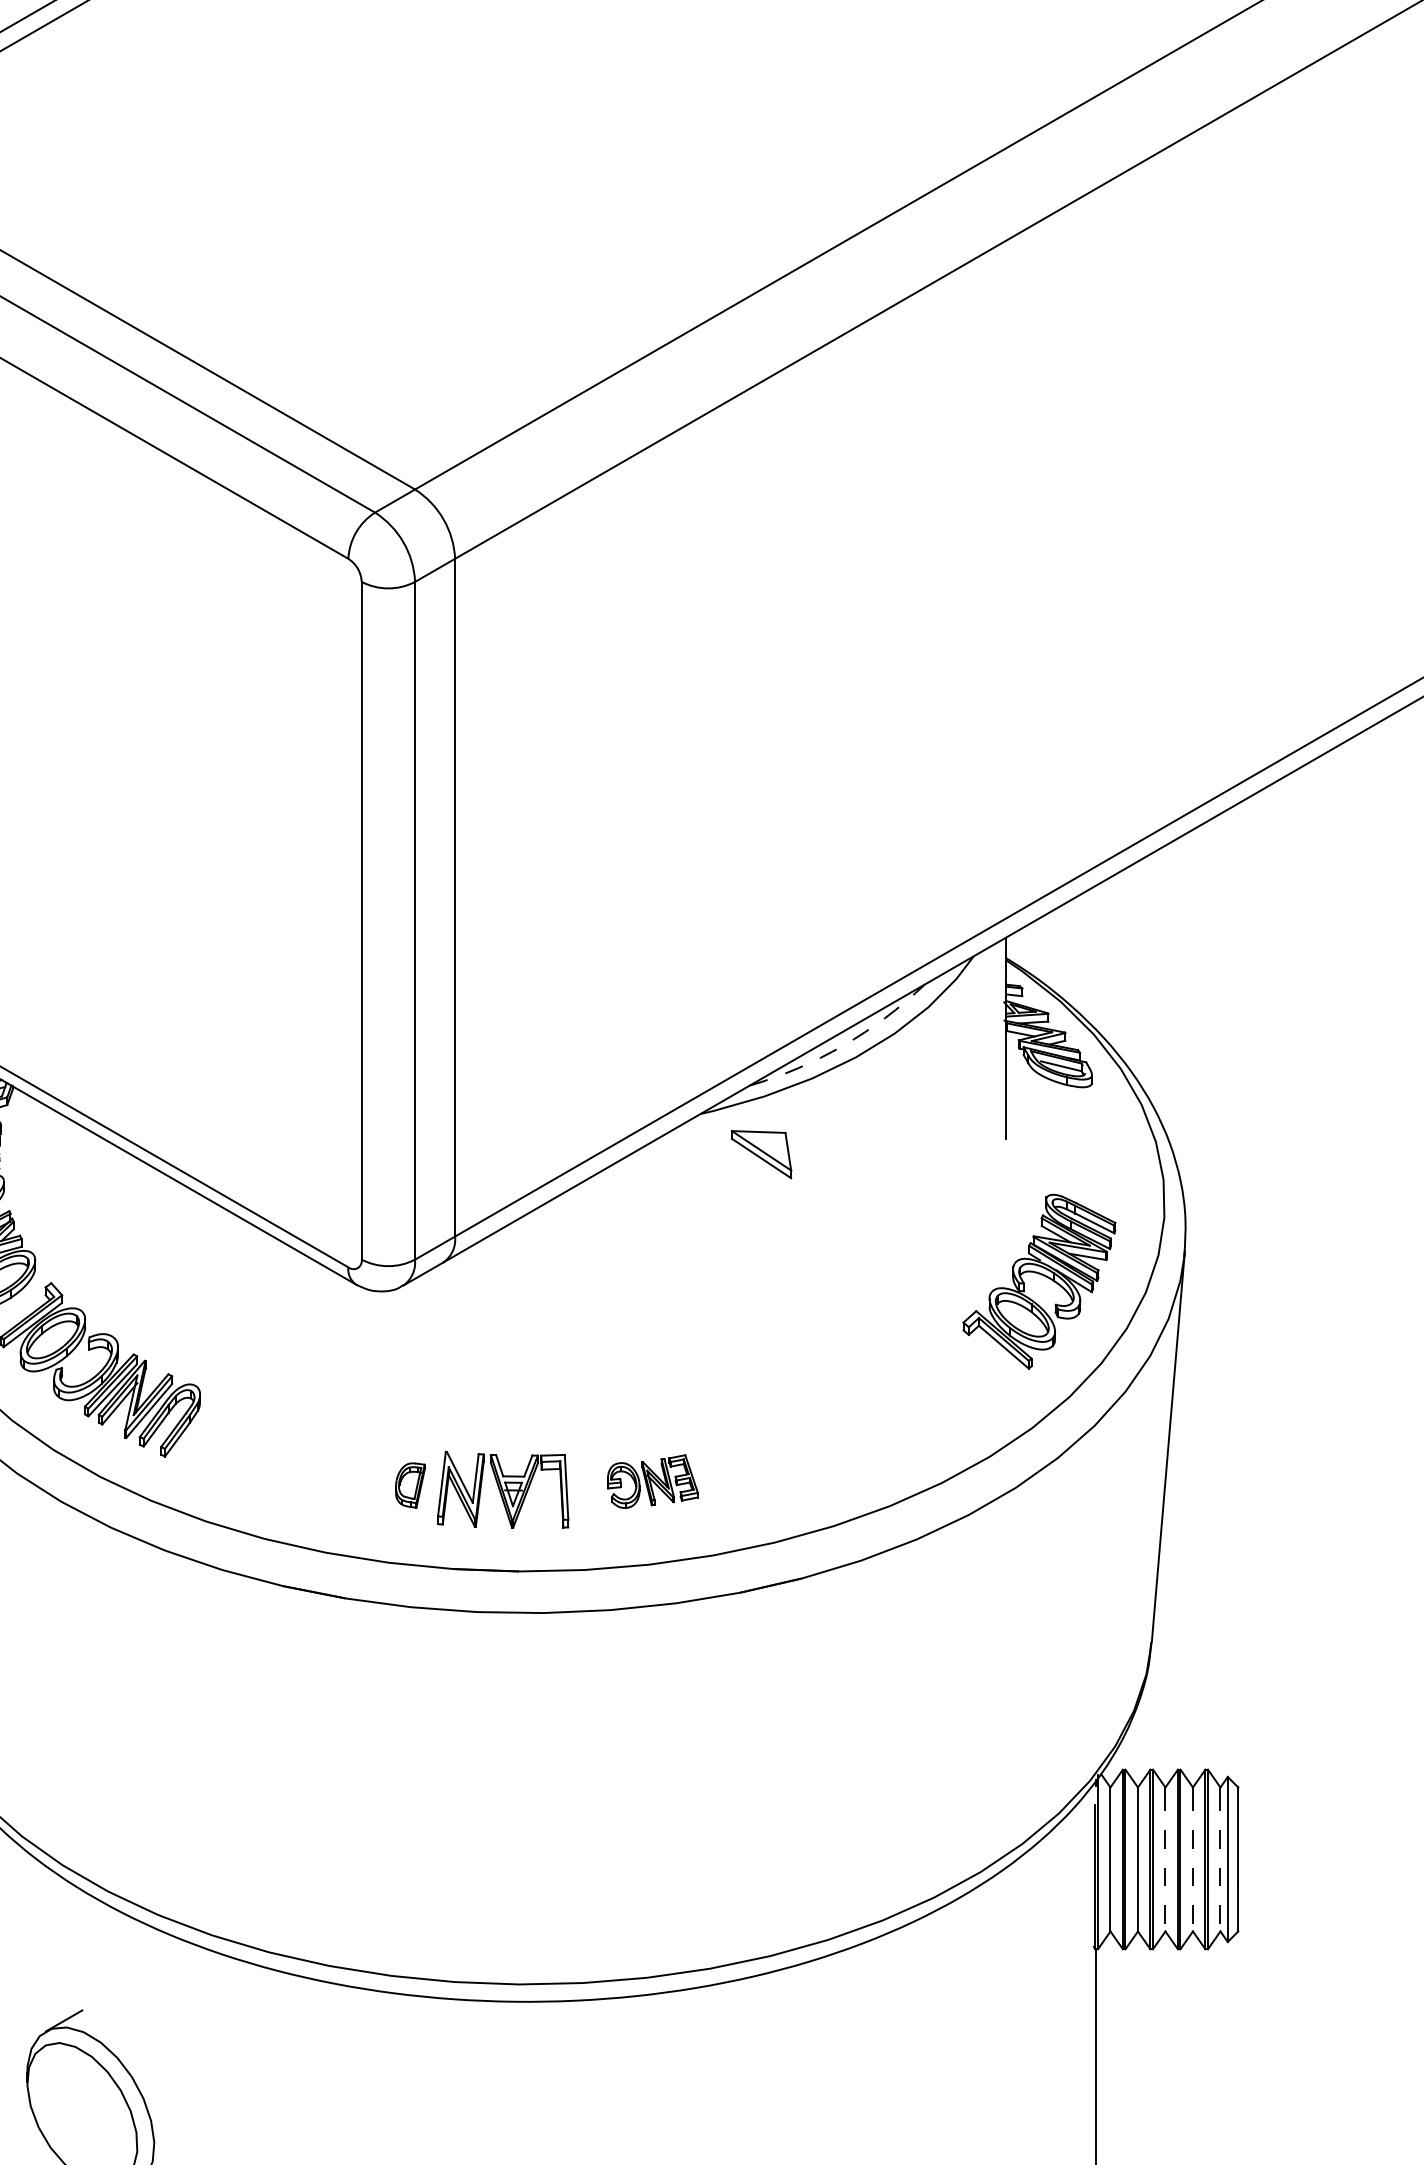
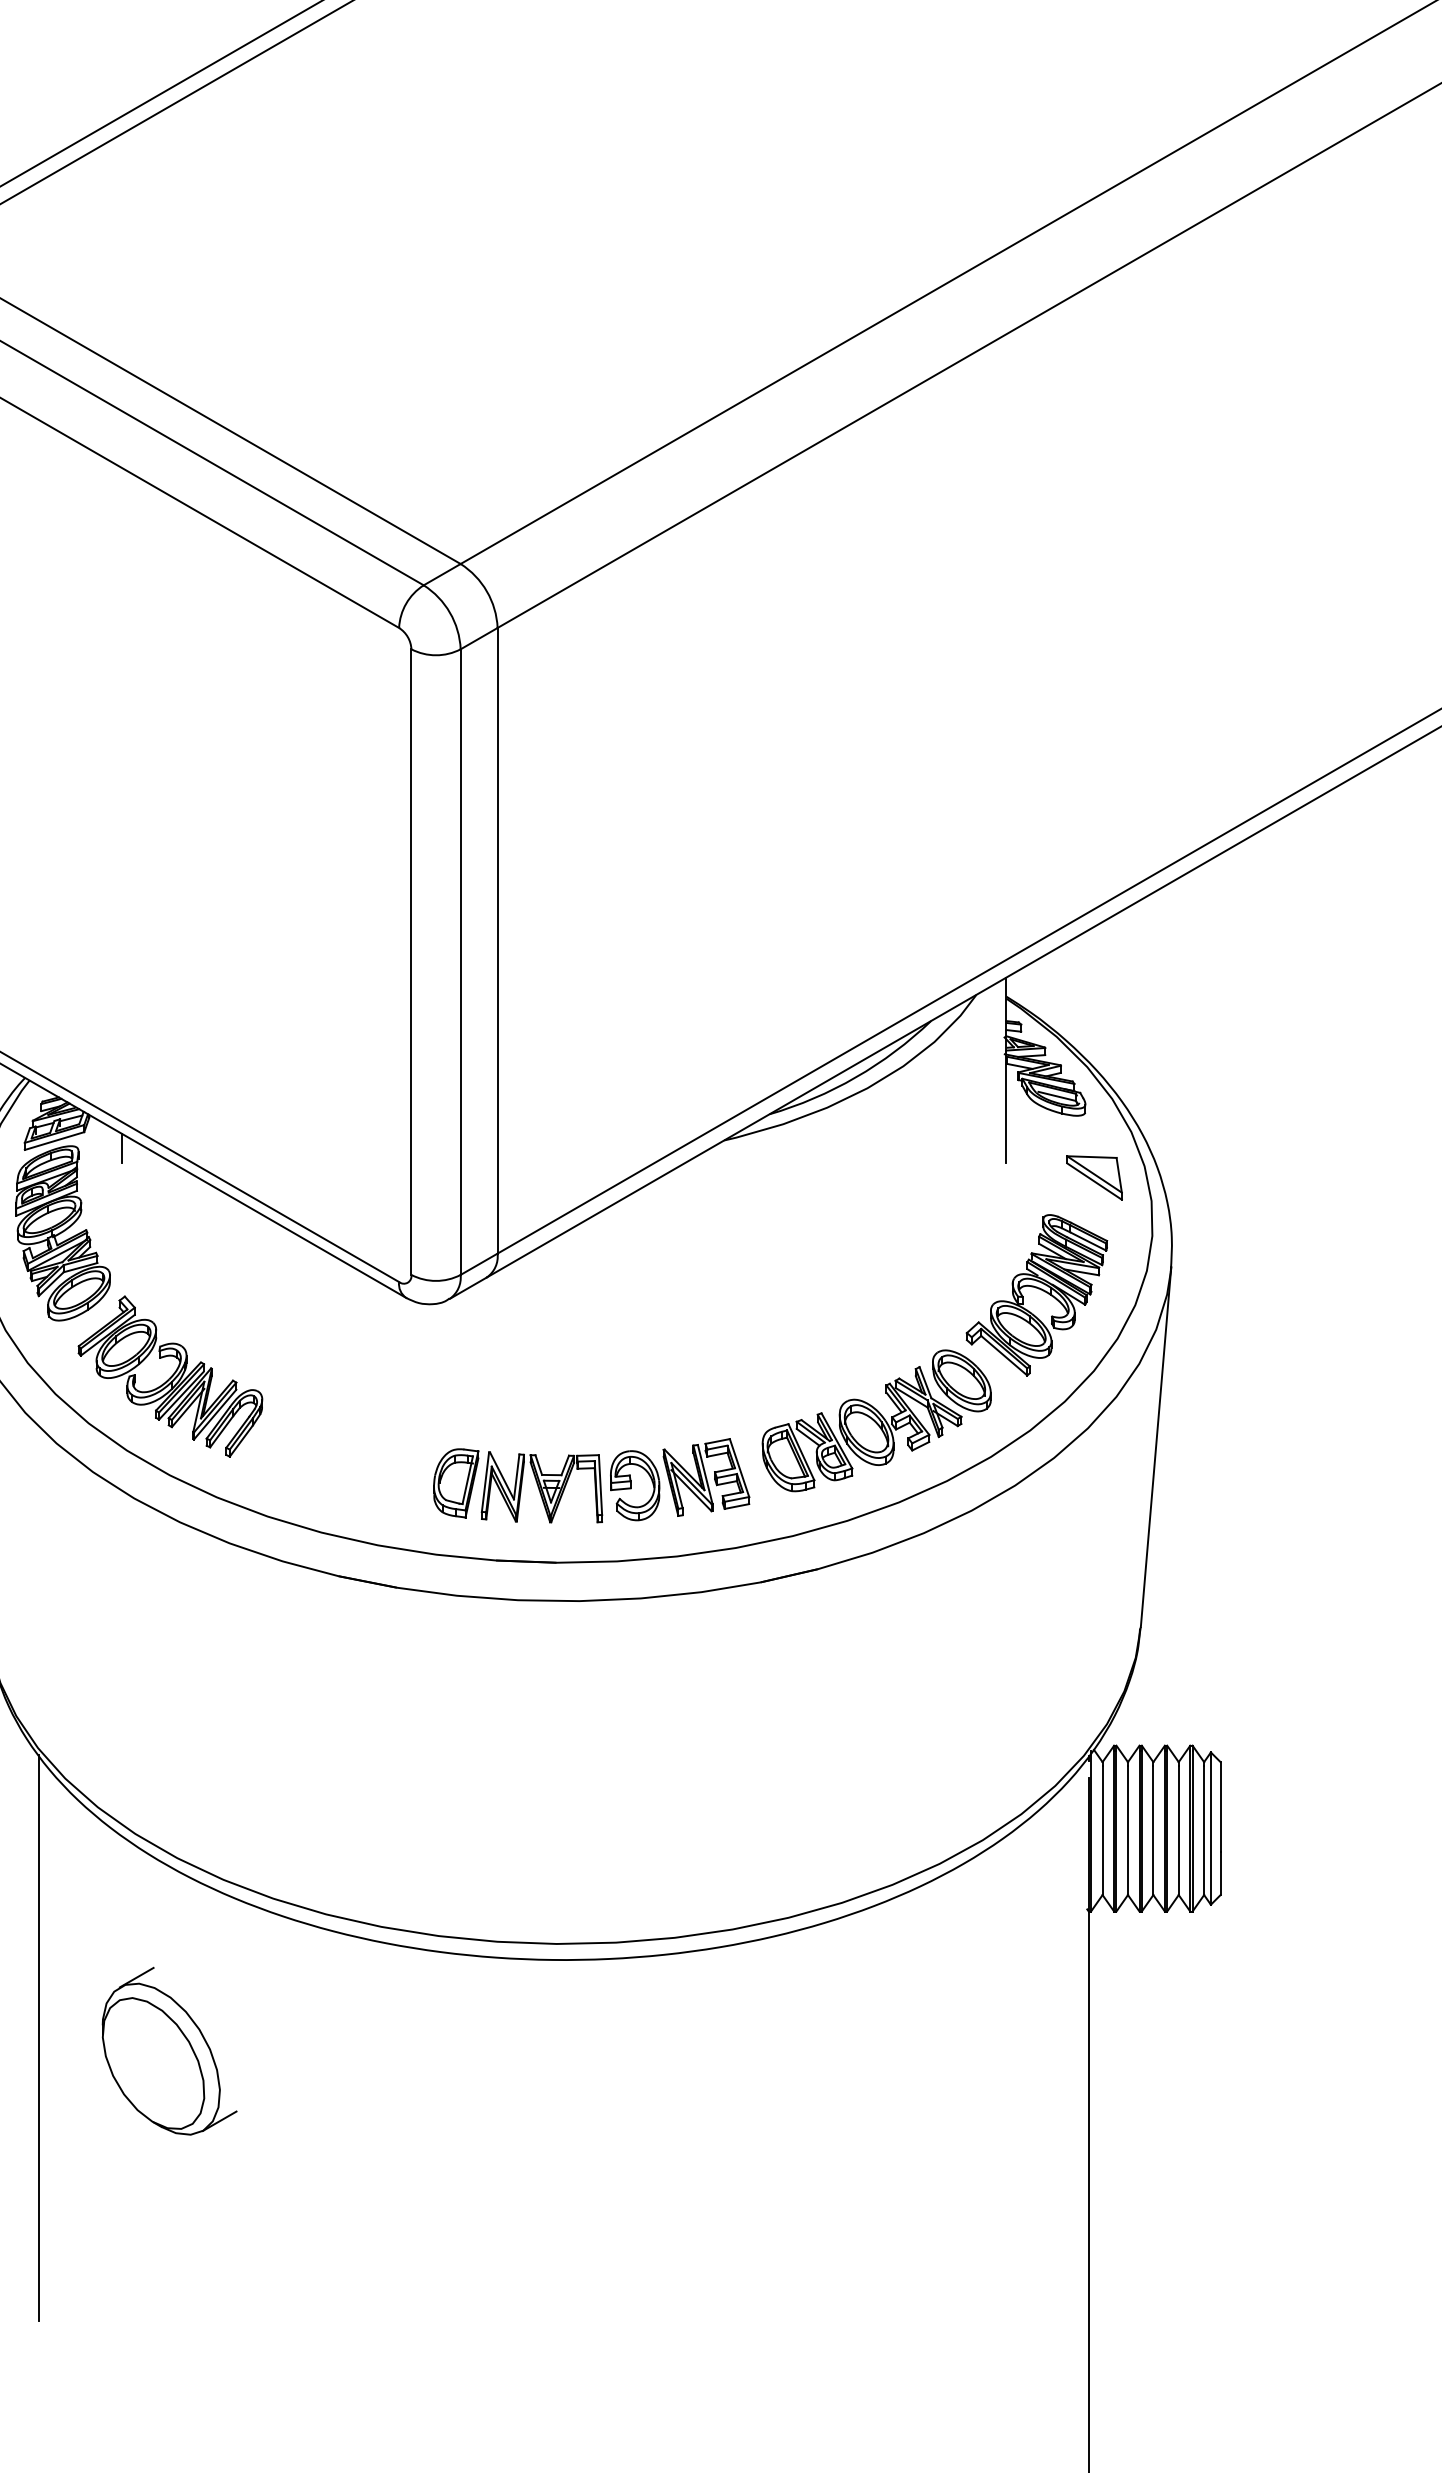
arc: (842, 1045) -> (855, 1077), dashed -> solid
line: (47, 1122) -> (121, 1148), added
part: (761, 1154) -> (1094, 1177), moved
part: (865, 1417) -> (876, 1420), added
part: (653, 1481) -> (680, 1479), size x1.67
part: (410, 1485) -> (456, 1483), size x1.67
line: (1165, 1862) -> (1153, 1831), dashed -> solid
line: (1192, 1862) -> (1178, 1831), dashed -> solid
line: (1220, 1862) -> (1204, 1831), dashed -> solid

